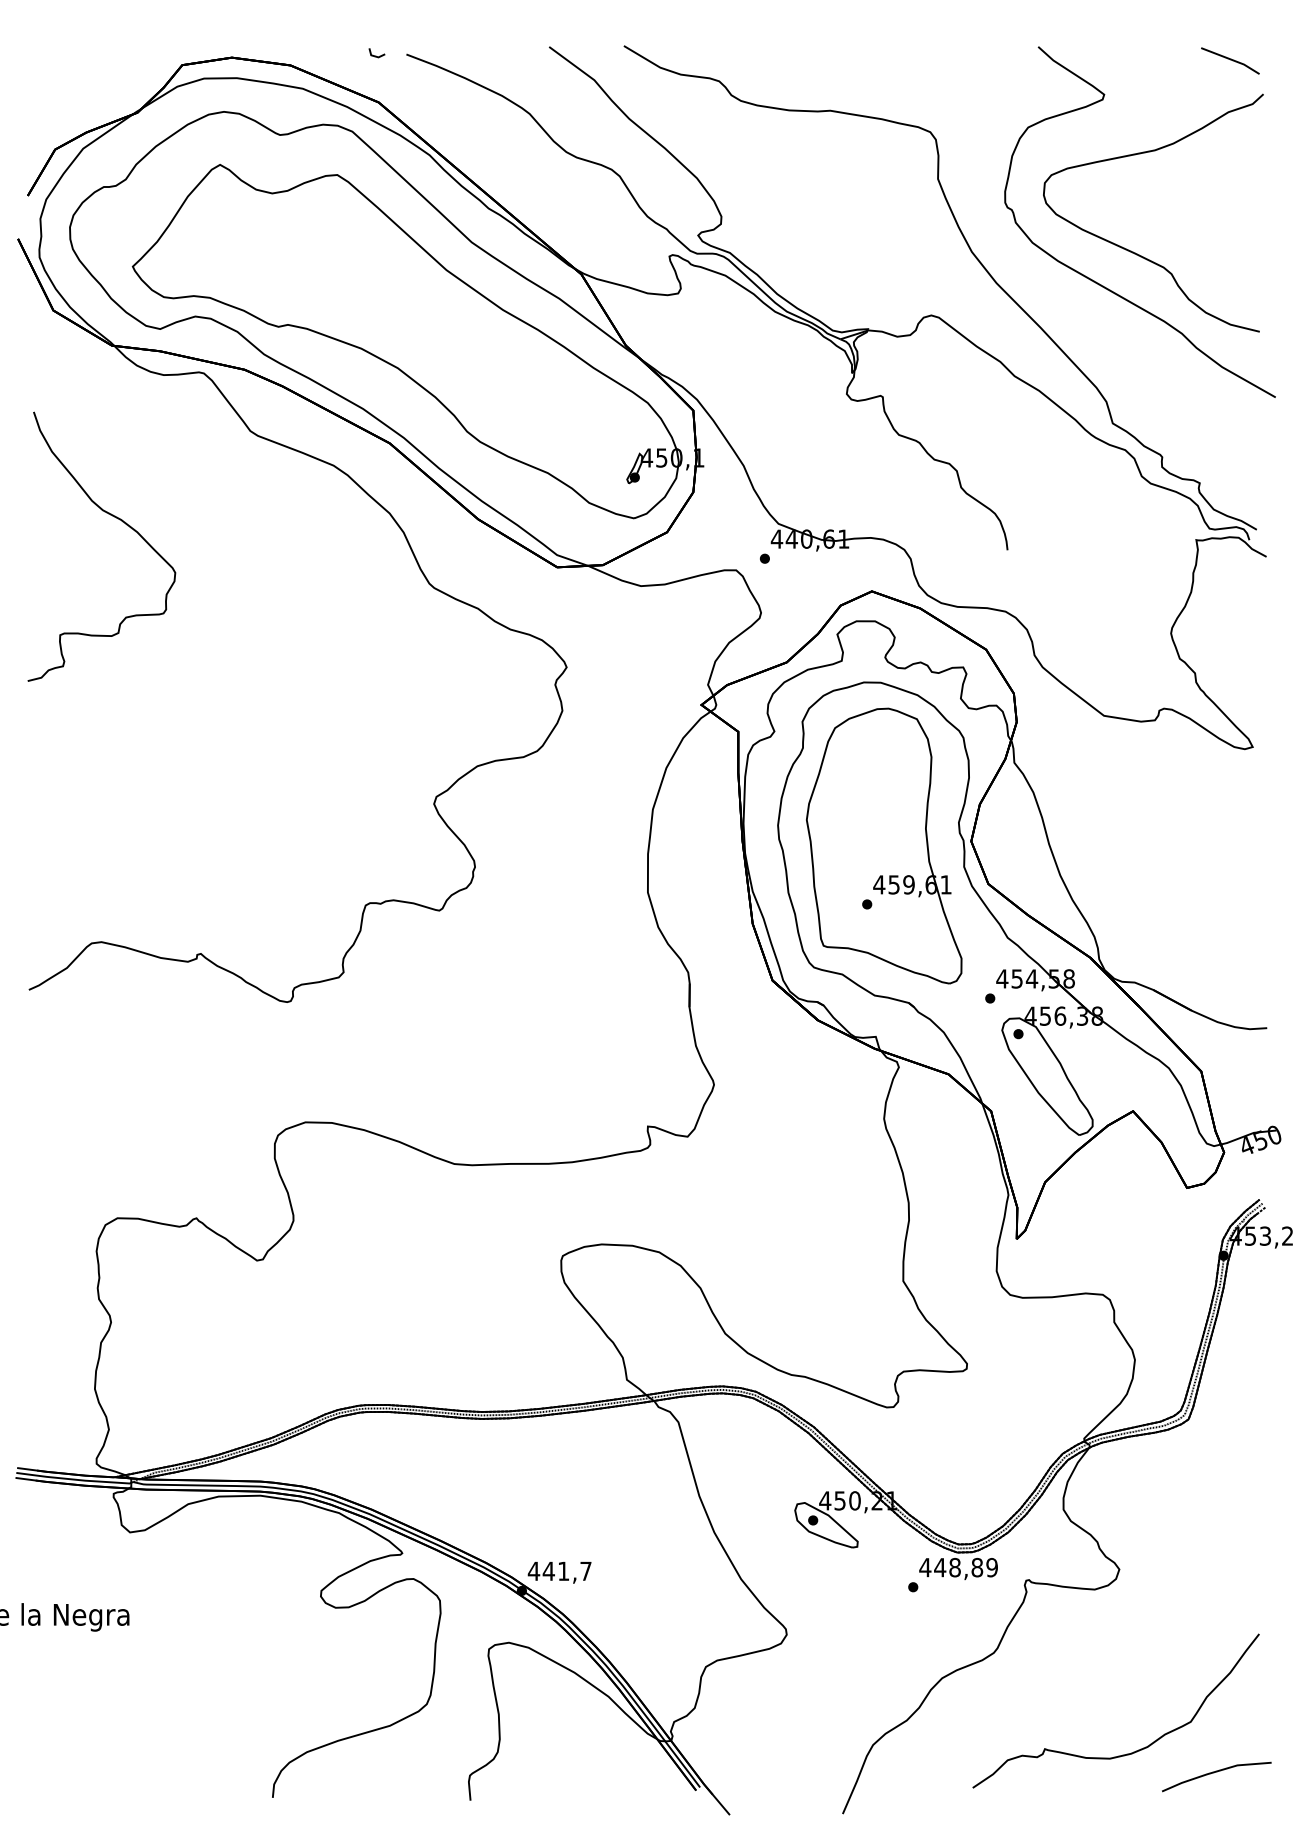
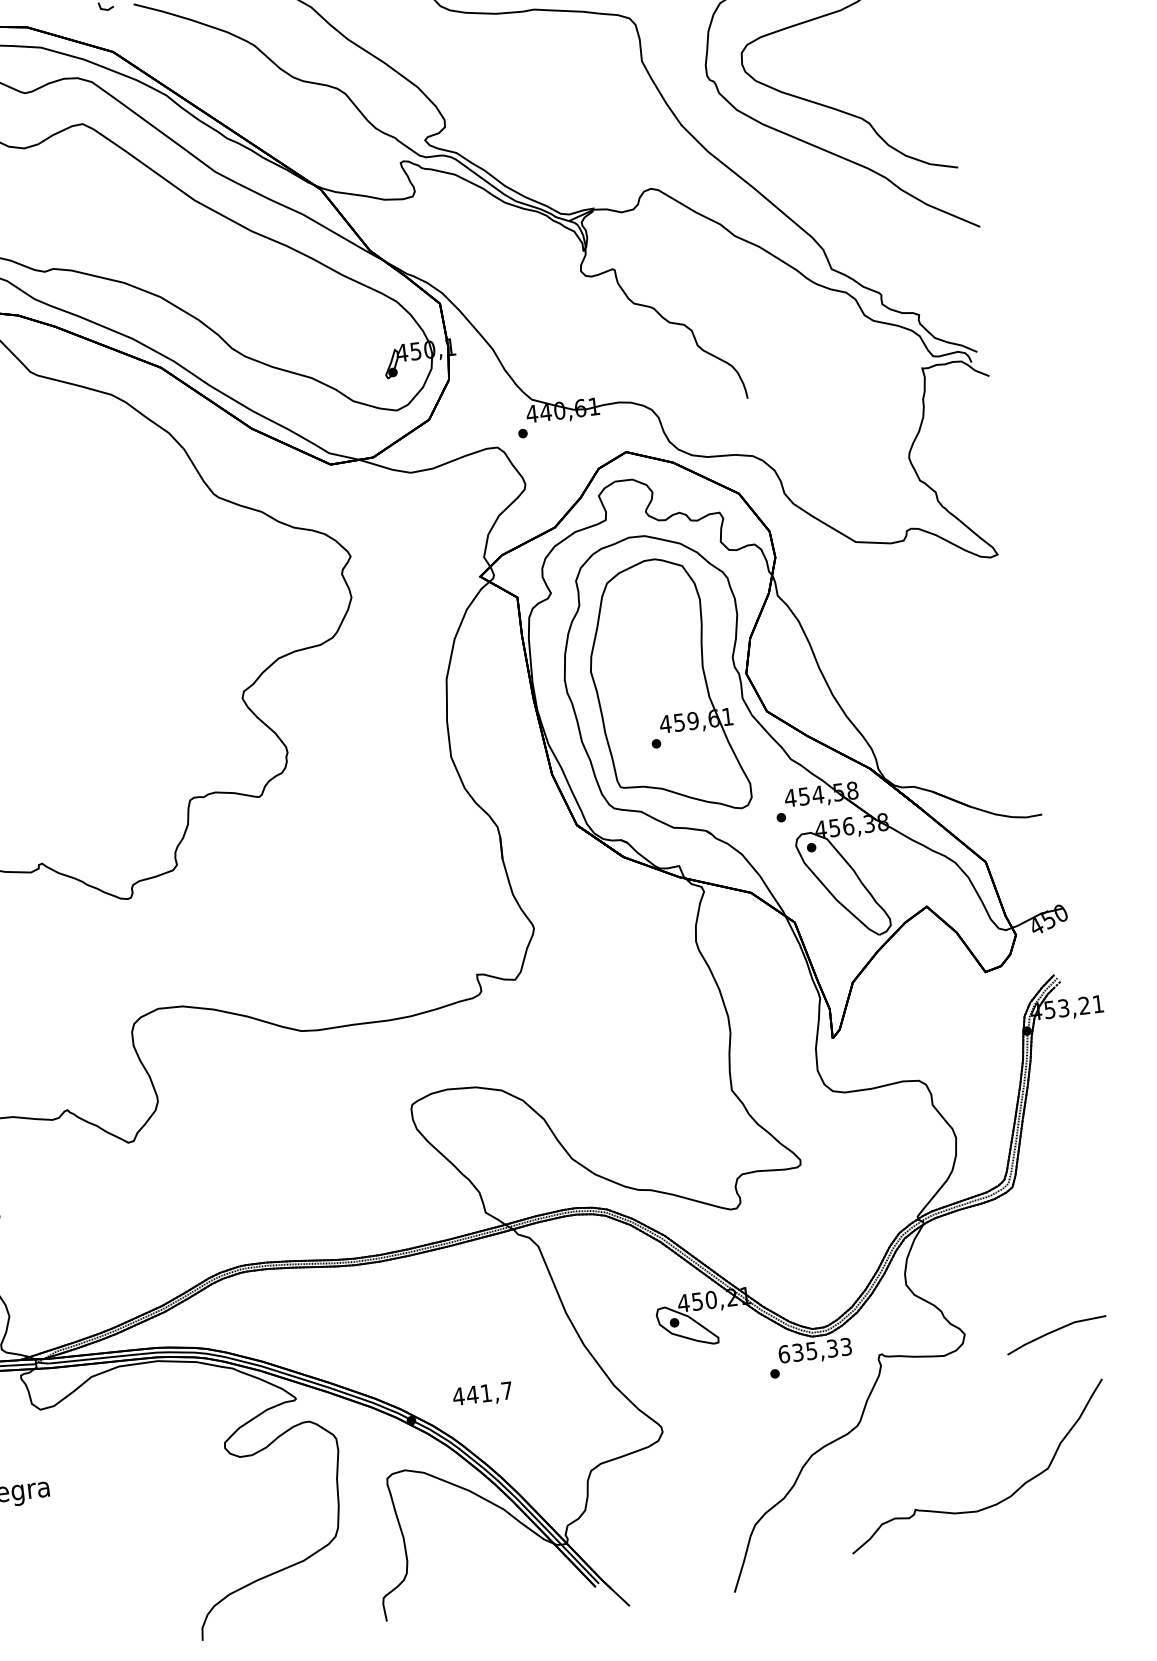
text: (958, 1567) -> (814, 1350), 448,89 -> 635,33
text: (559, 1572) -> (482, 1394), moved
line: (1214, 1773) -> (1054, 1332), moved

